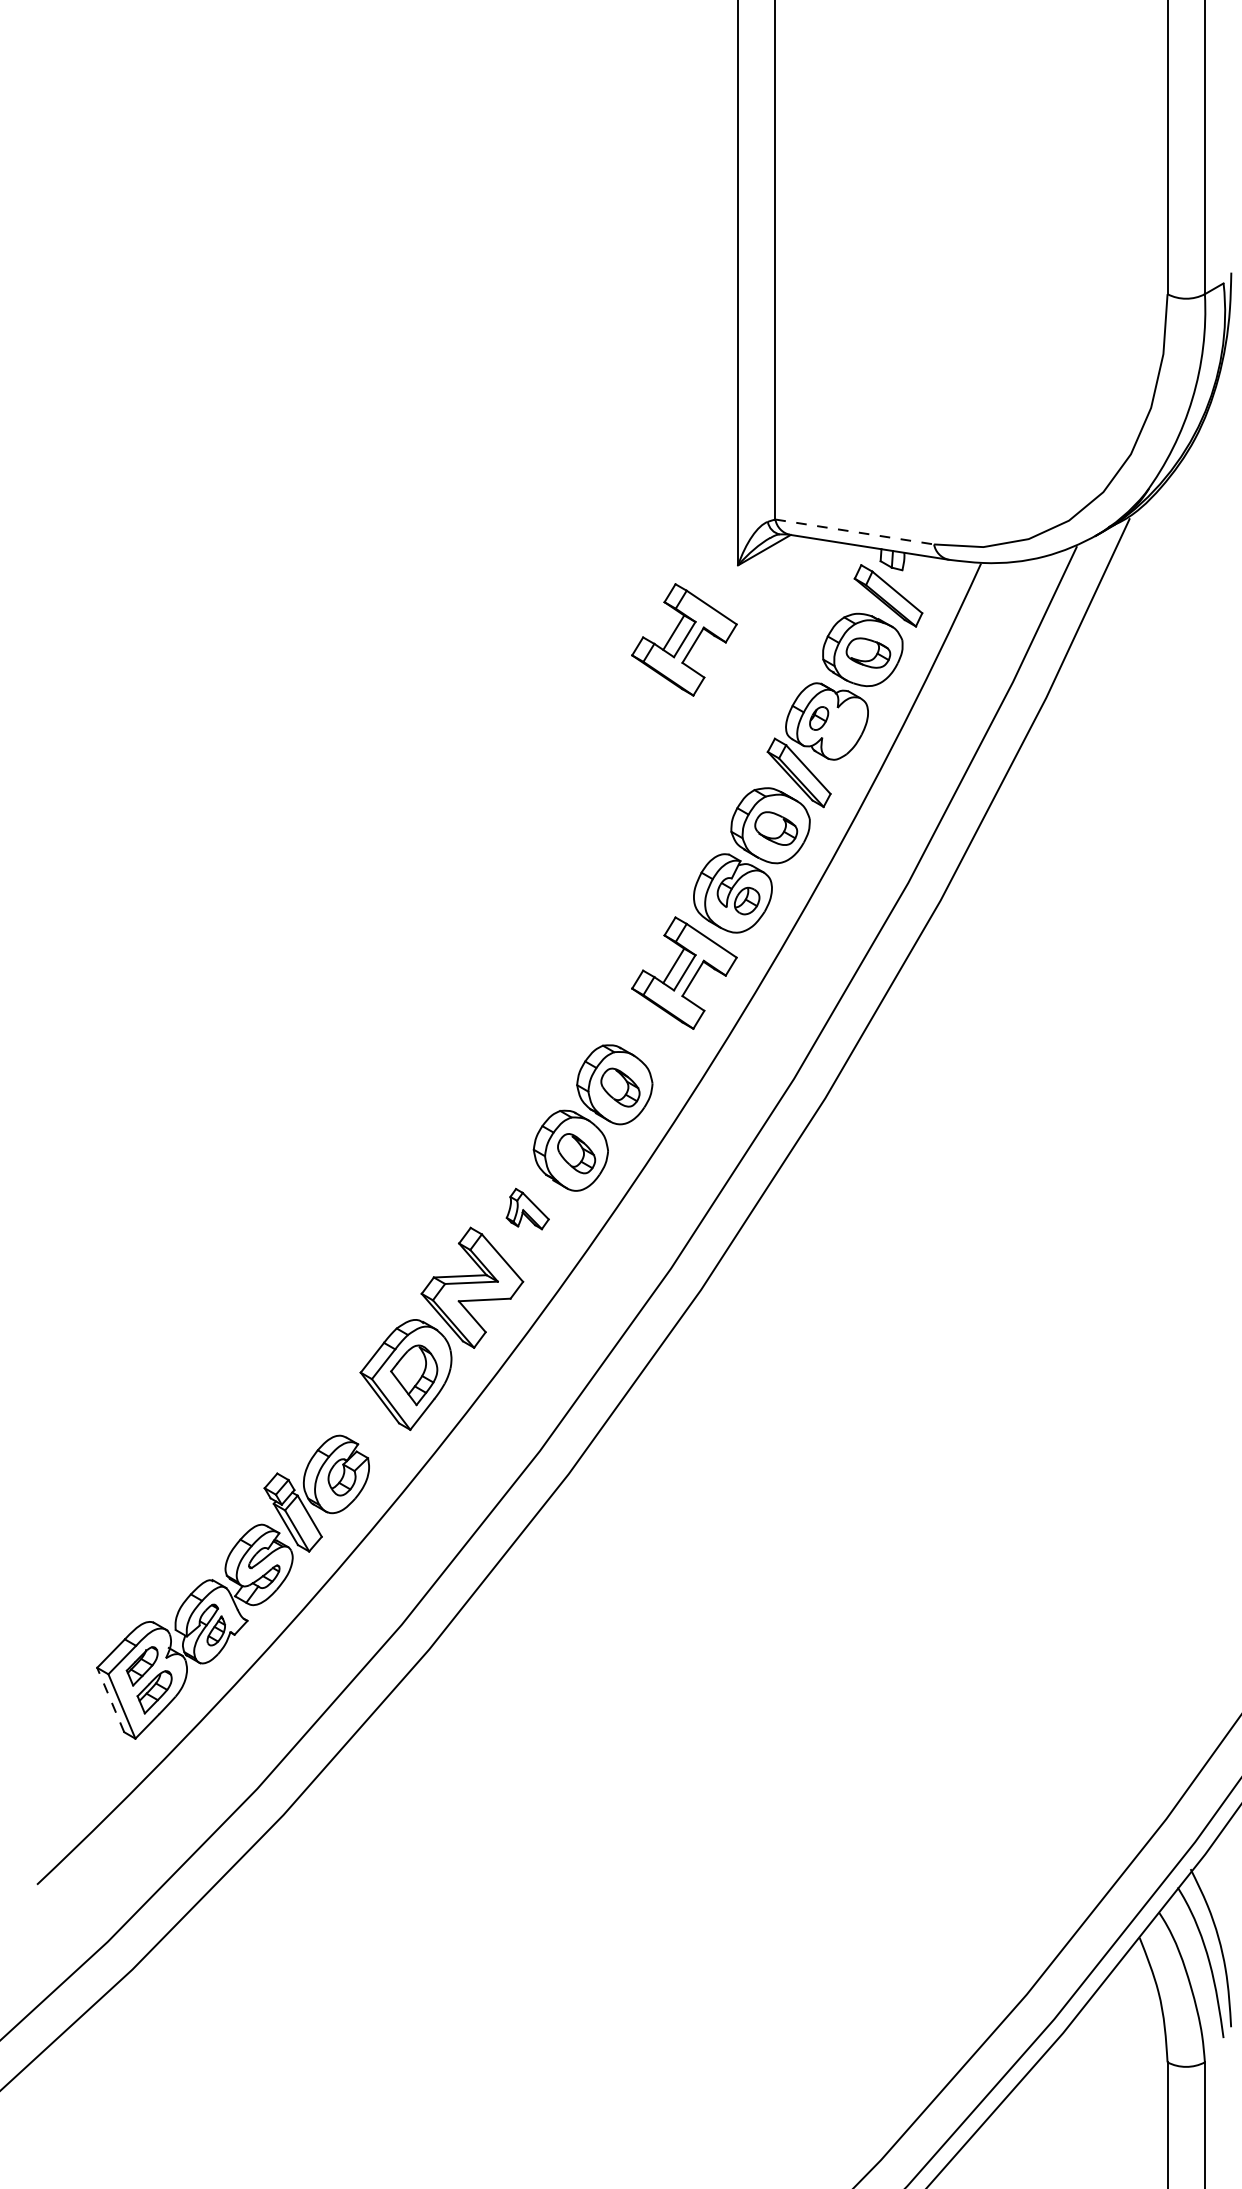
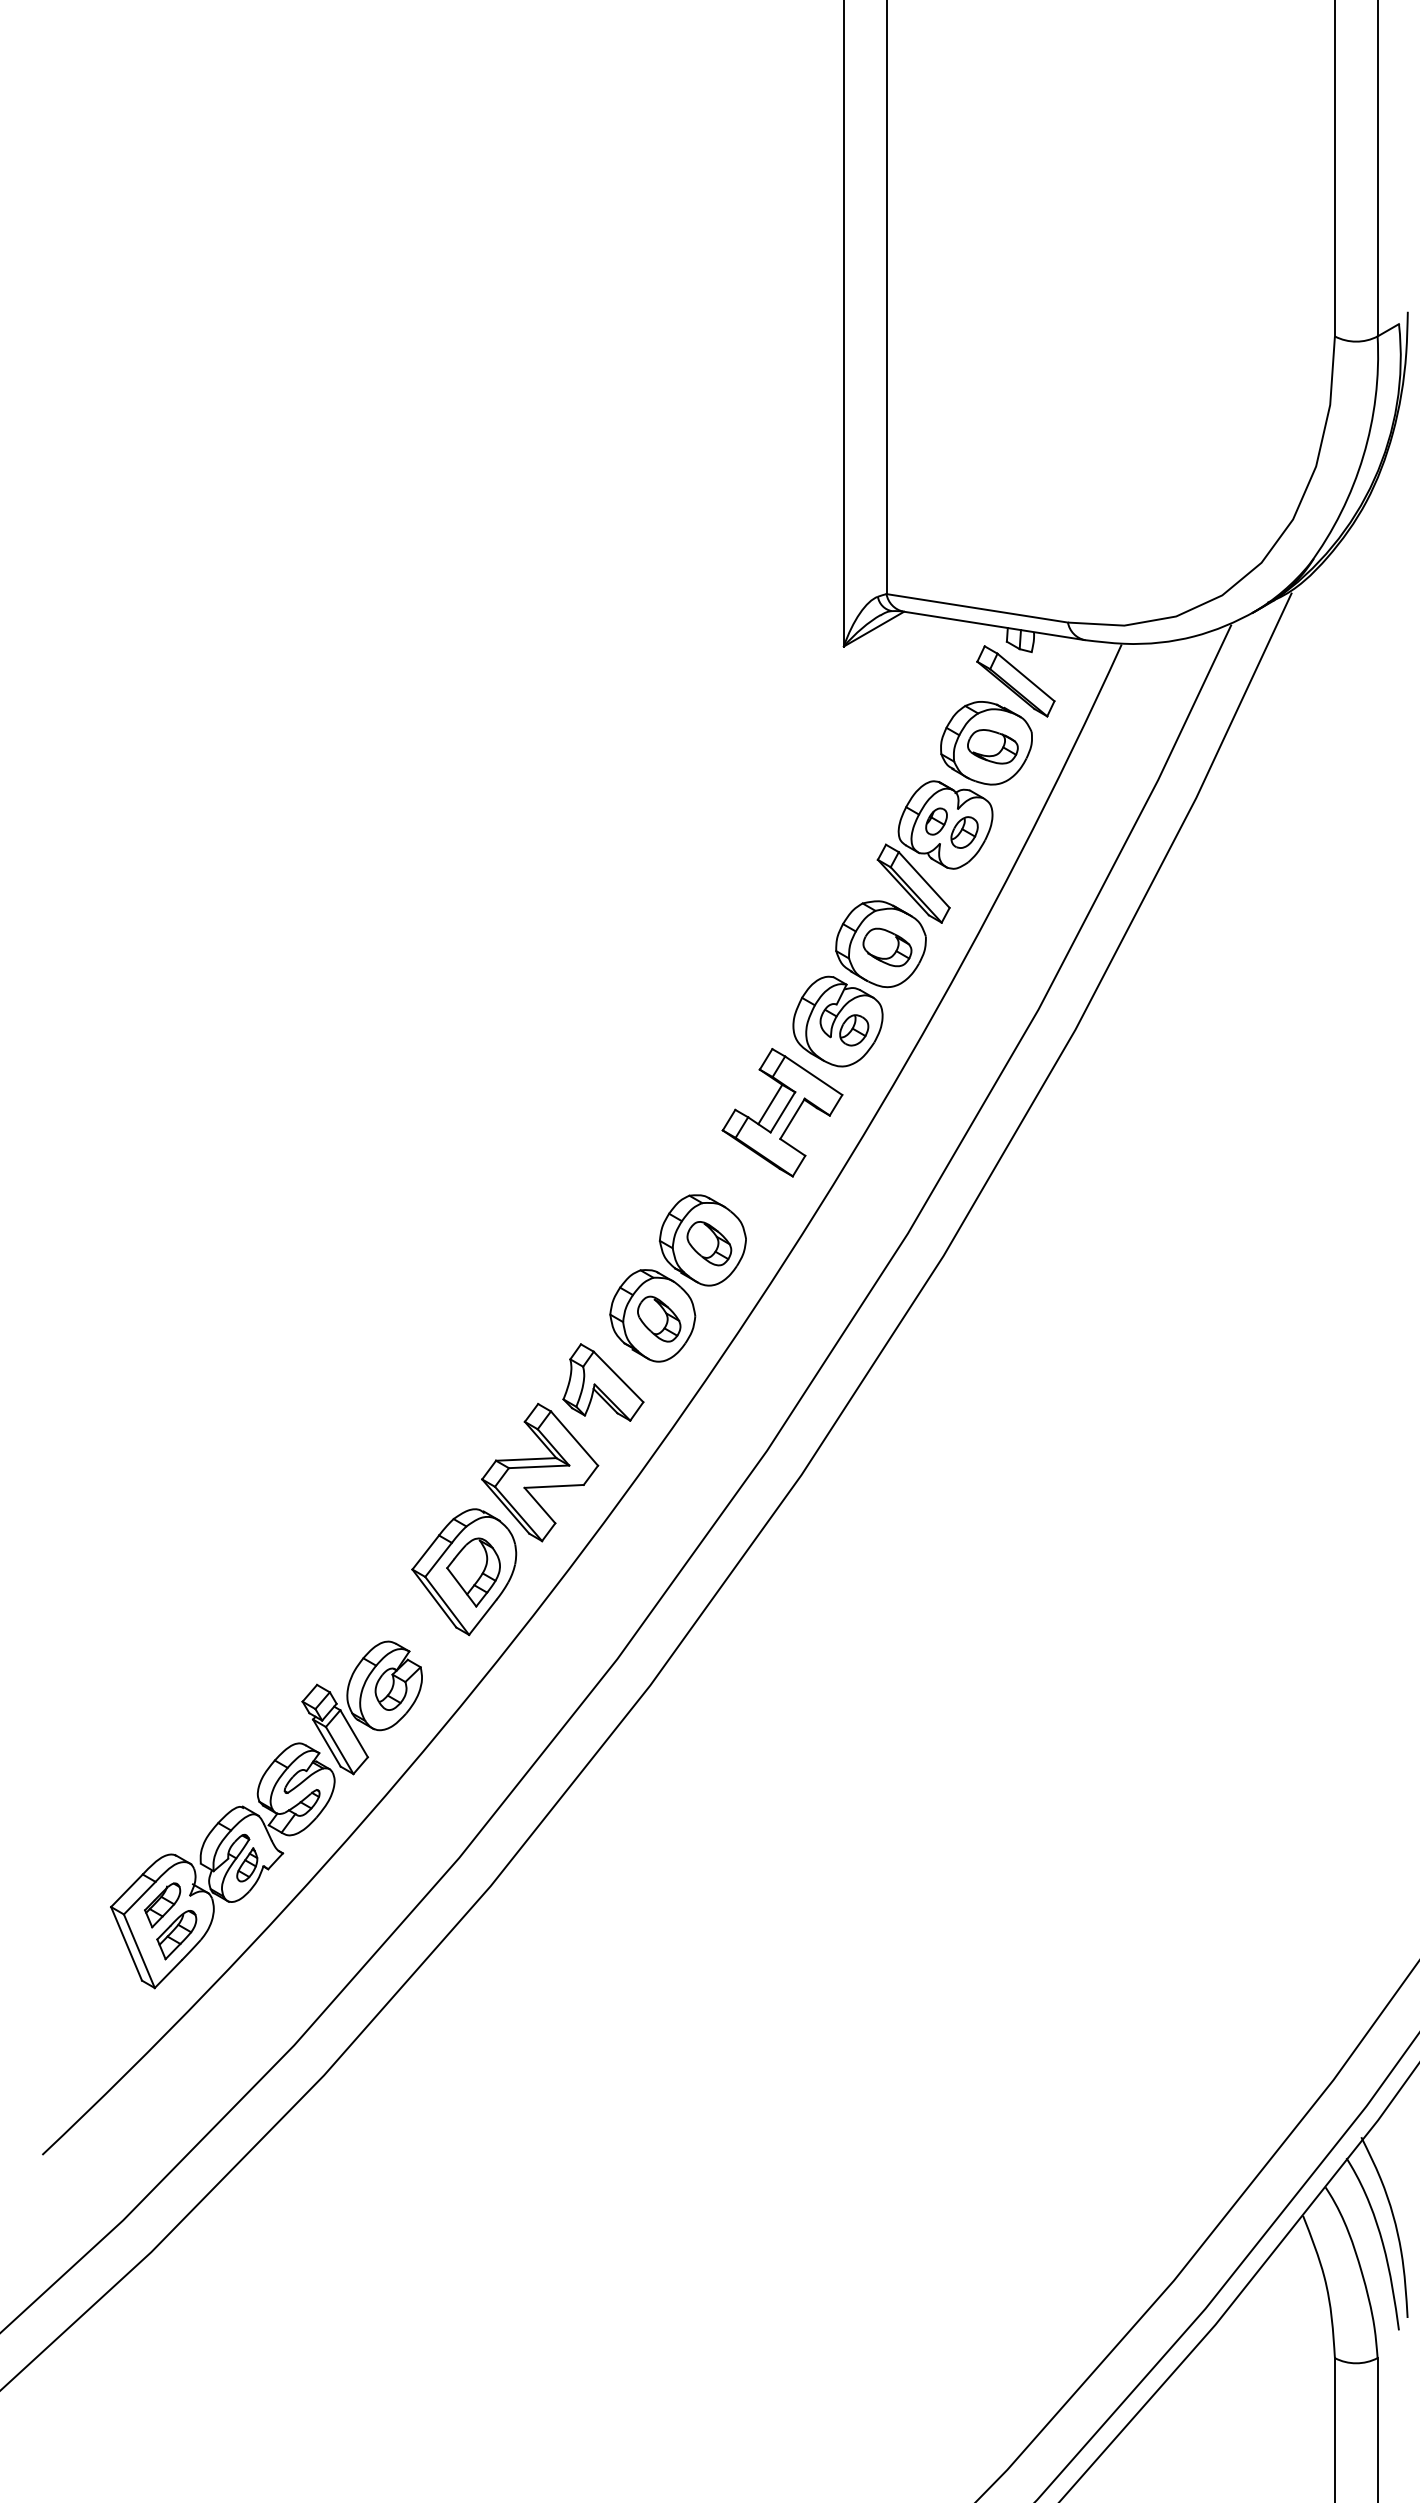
line: (854, 532) -> (977, 608), dashed -> solid
part: (684, 639) -> (782, 731), removed
part: (843, 728) -> (964, 832), added
part: (527, 1209) -> (603, 1382), size x1.67
line: (110, 1699) -> (126, 1943), dashed -> solid

